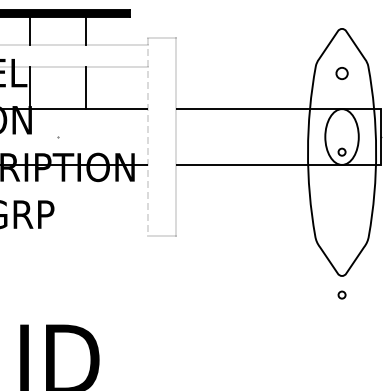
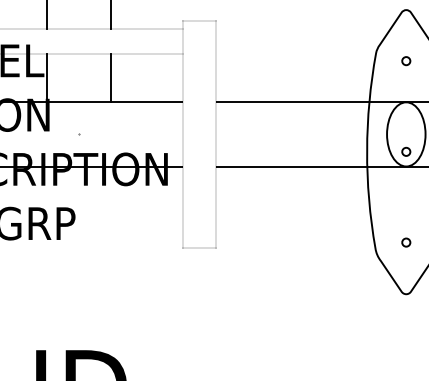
part: (341, 72) -> (405, 60), size x0.62
line: (148, 137) -> (183, 134), dashed -> solid
part: (341, 294) -> (405, 241), moved

